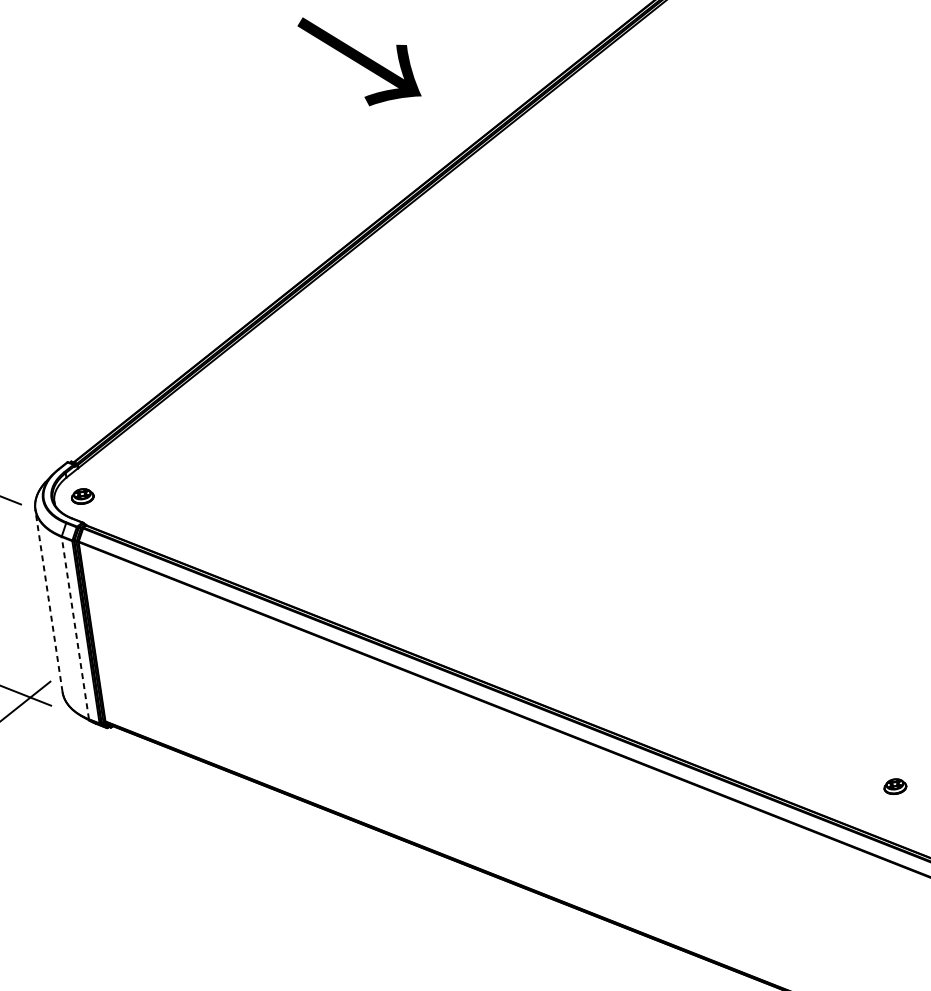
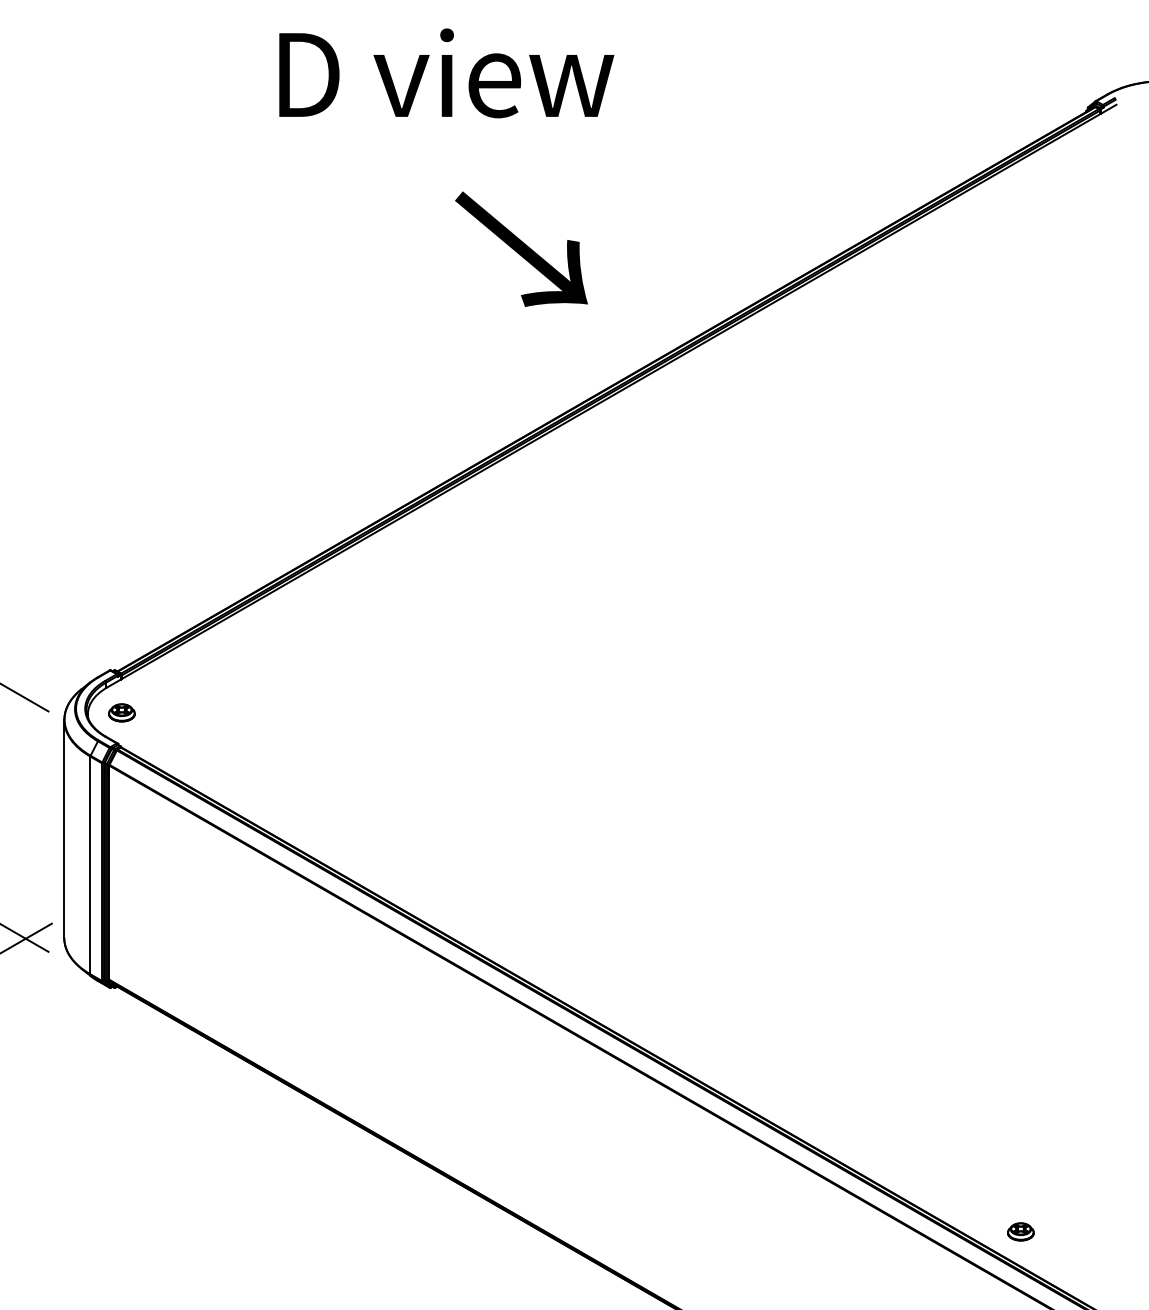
line: (49, 601) -> (64, 829), dashed -> solid
line: (75, 628) -> (90, 865), dashed -> solid
part: (894, 786) -> (1020, 1231), moved

